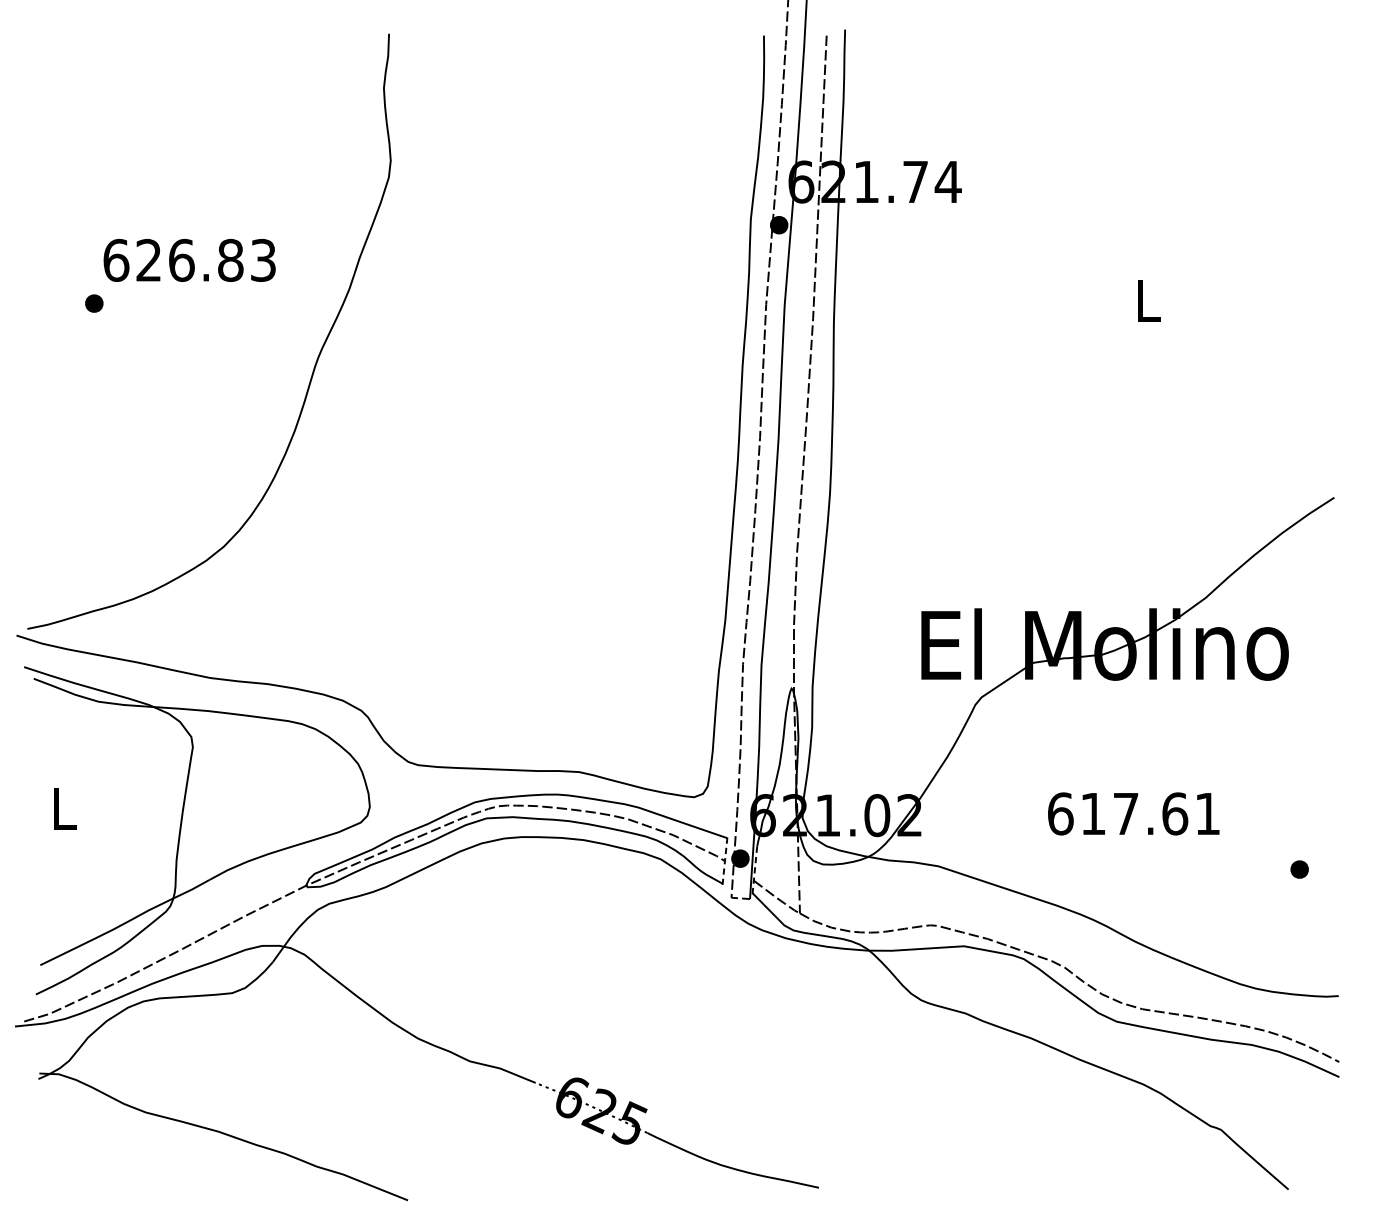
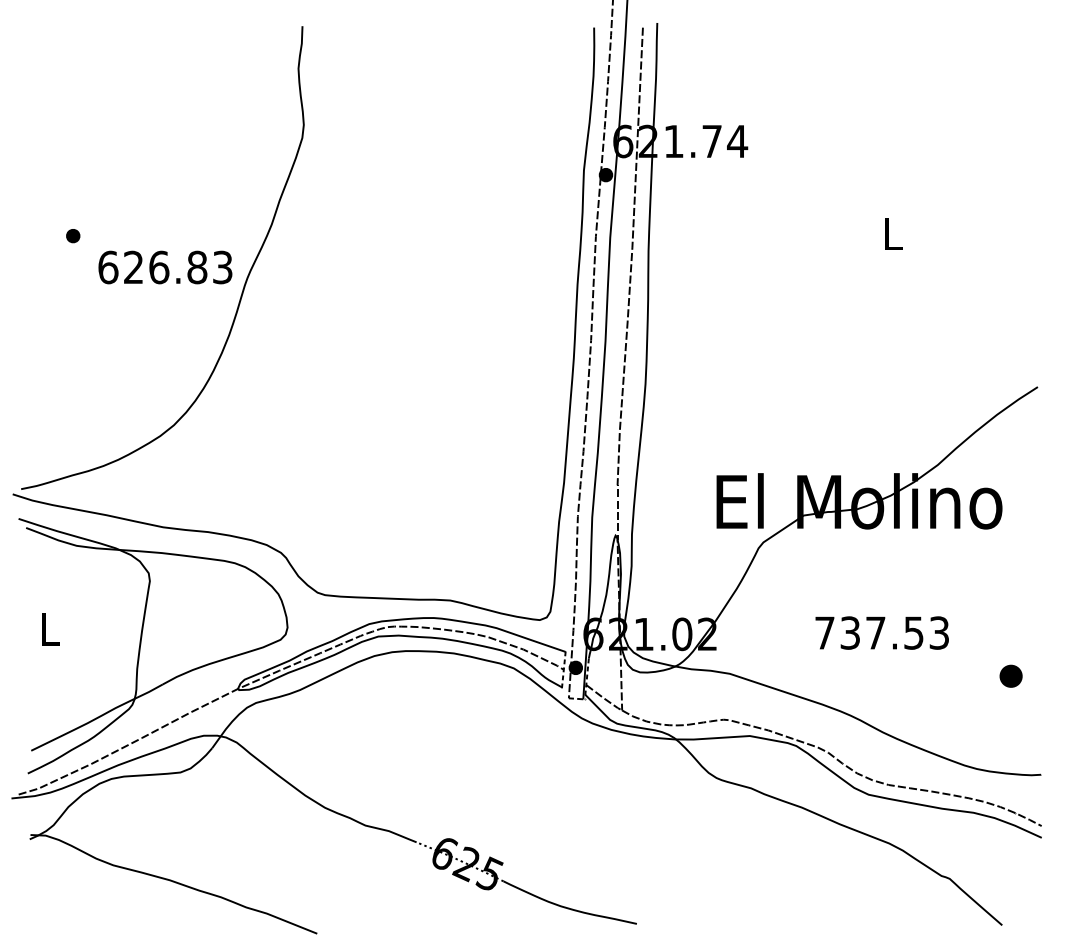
text: (189, 260) -> (165, 267), moved
text: (1133, 813) -> (881, 632), 617.61 -> 737.53
part: (1299, 869) -> (1010, 676), size x1.6

